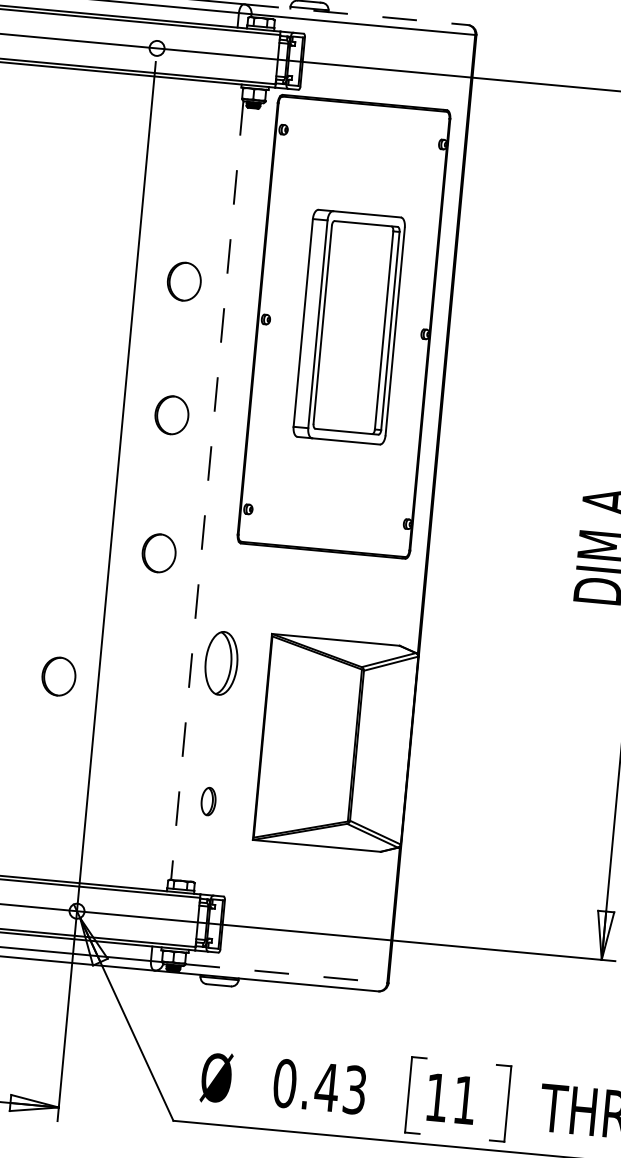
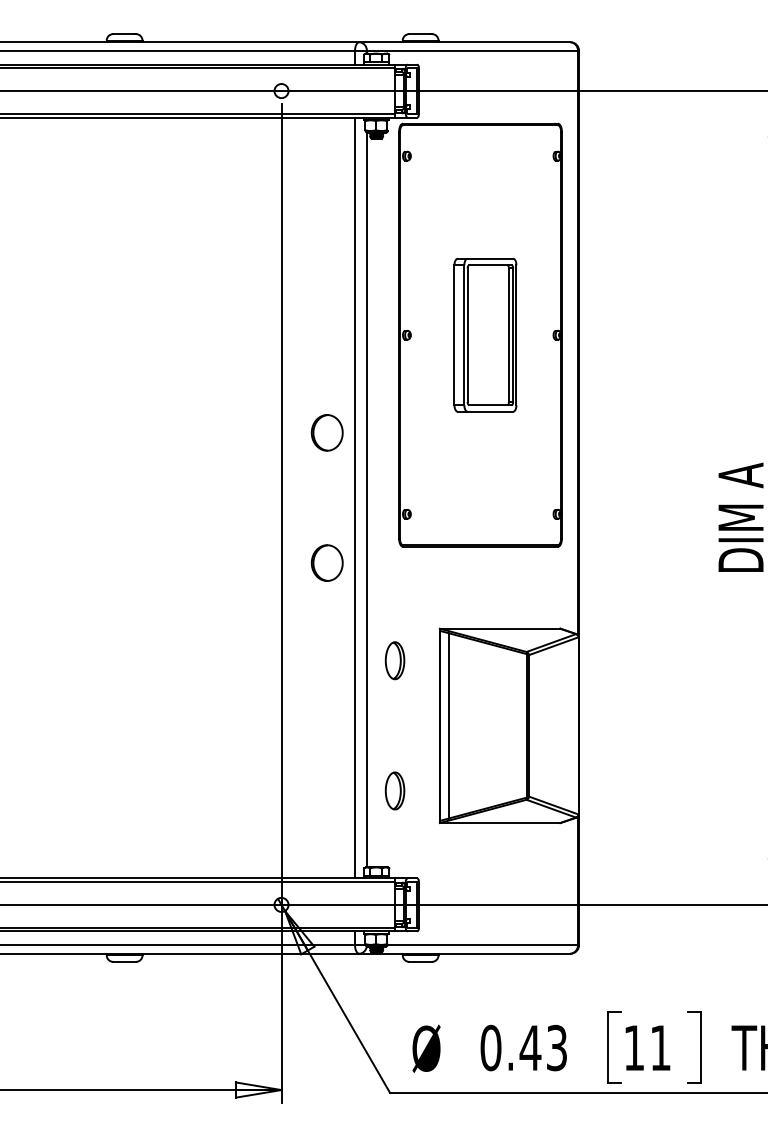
line: (355, 14) -> (464, 42), dashed -> solid
part: (183, 281) -> (326, 306), removed
part: (349, 327) -> (485, 335), size x0.71
line: (195, 486) -> (355, 497), added
line: (206, 490) -> (366, 500), dashed -> solid
part: (220, 663) -> (394, 660), size x0.62
part: (58, 675) -> (243, 686), removed
line: (271, 737) -> (448, 725), added
part: (208, 801) -> (394, 790), size x1.43
line: (287, 974) -> (483, 945), dashed -> solid

